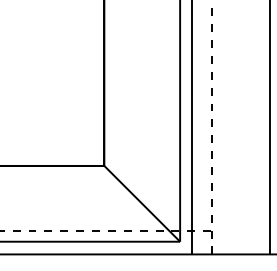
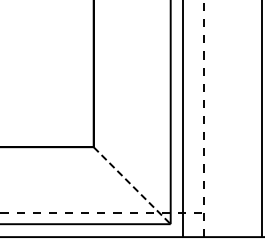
line: (142, 203) -> (132, 185), solid -> dashed

